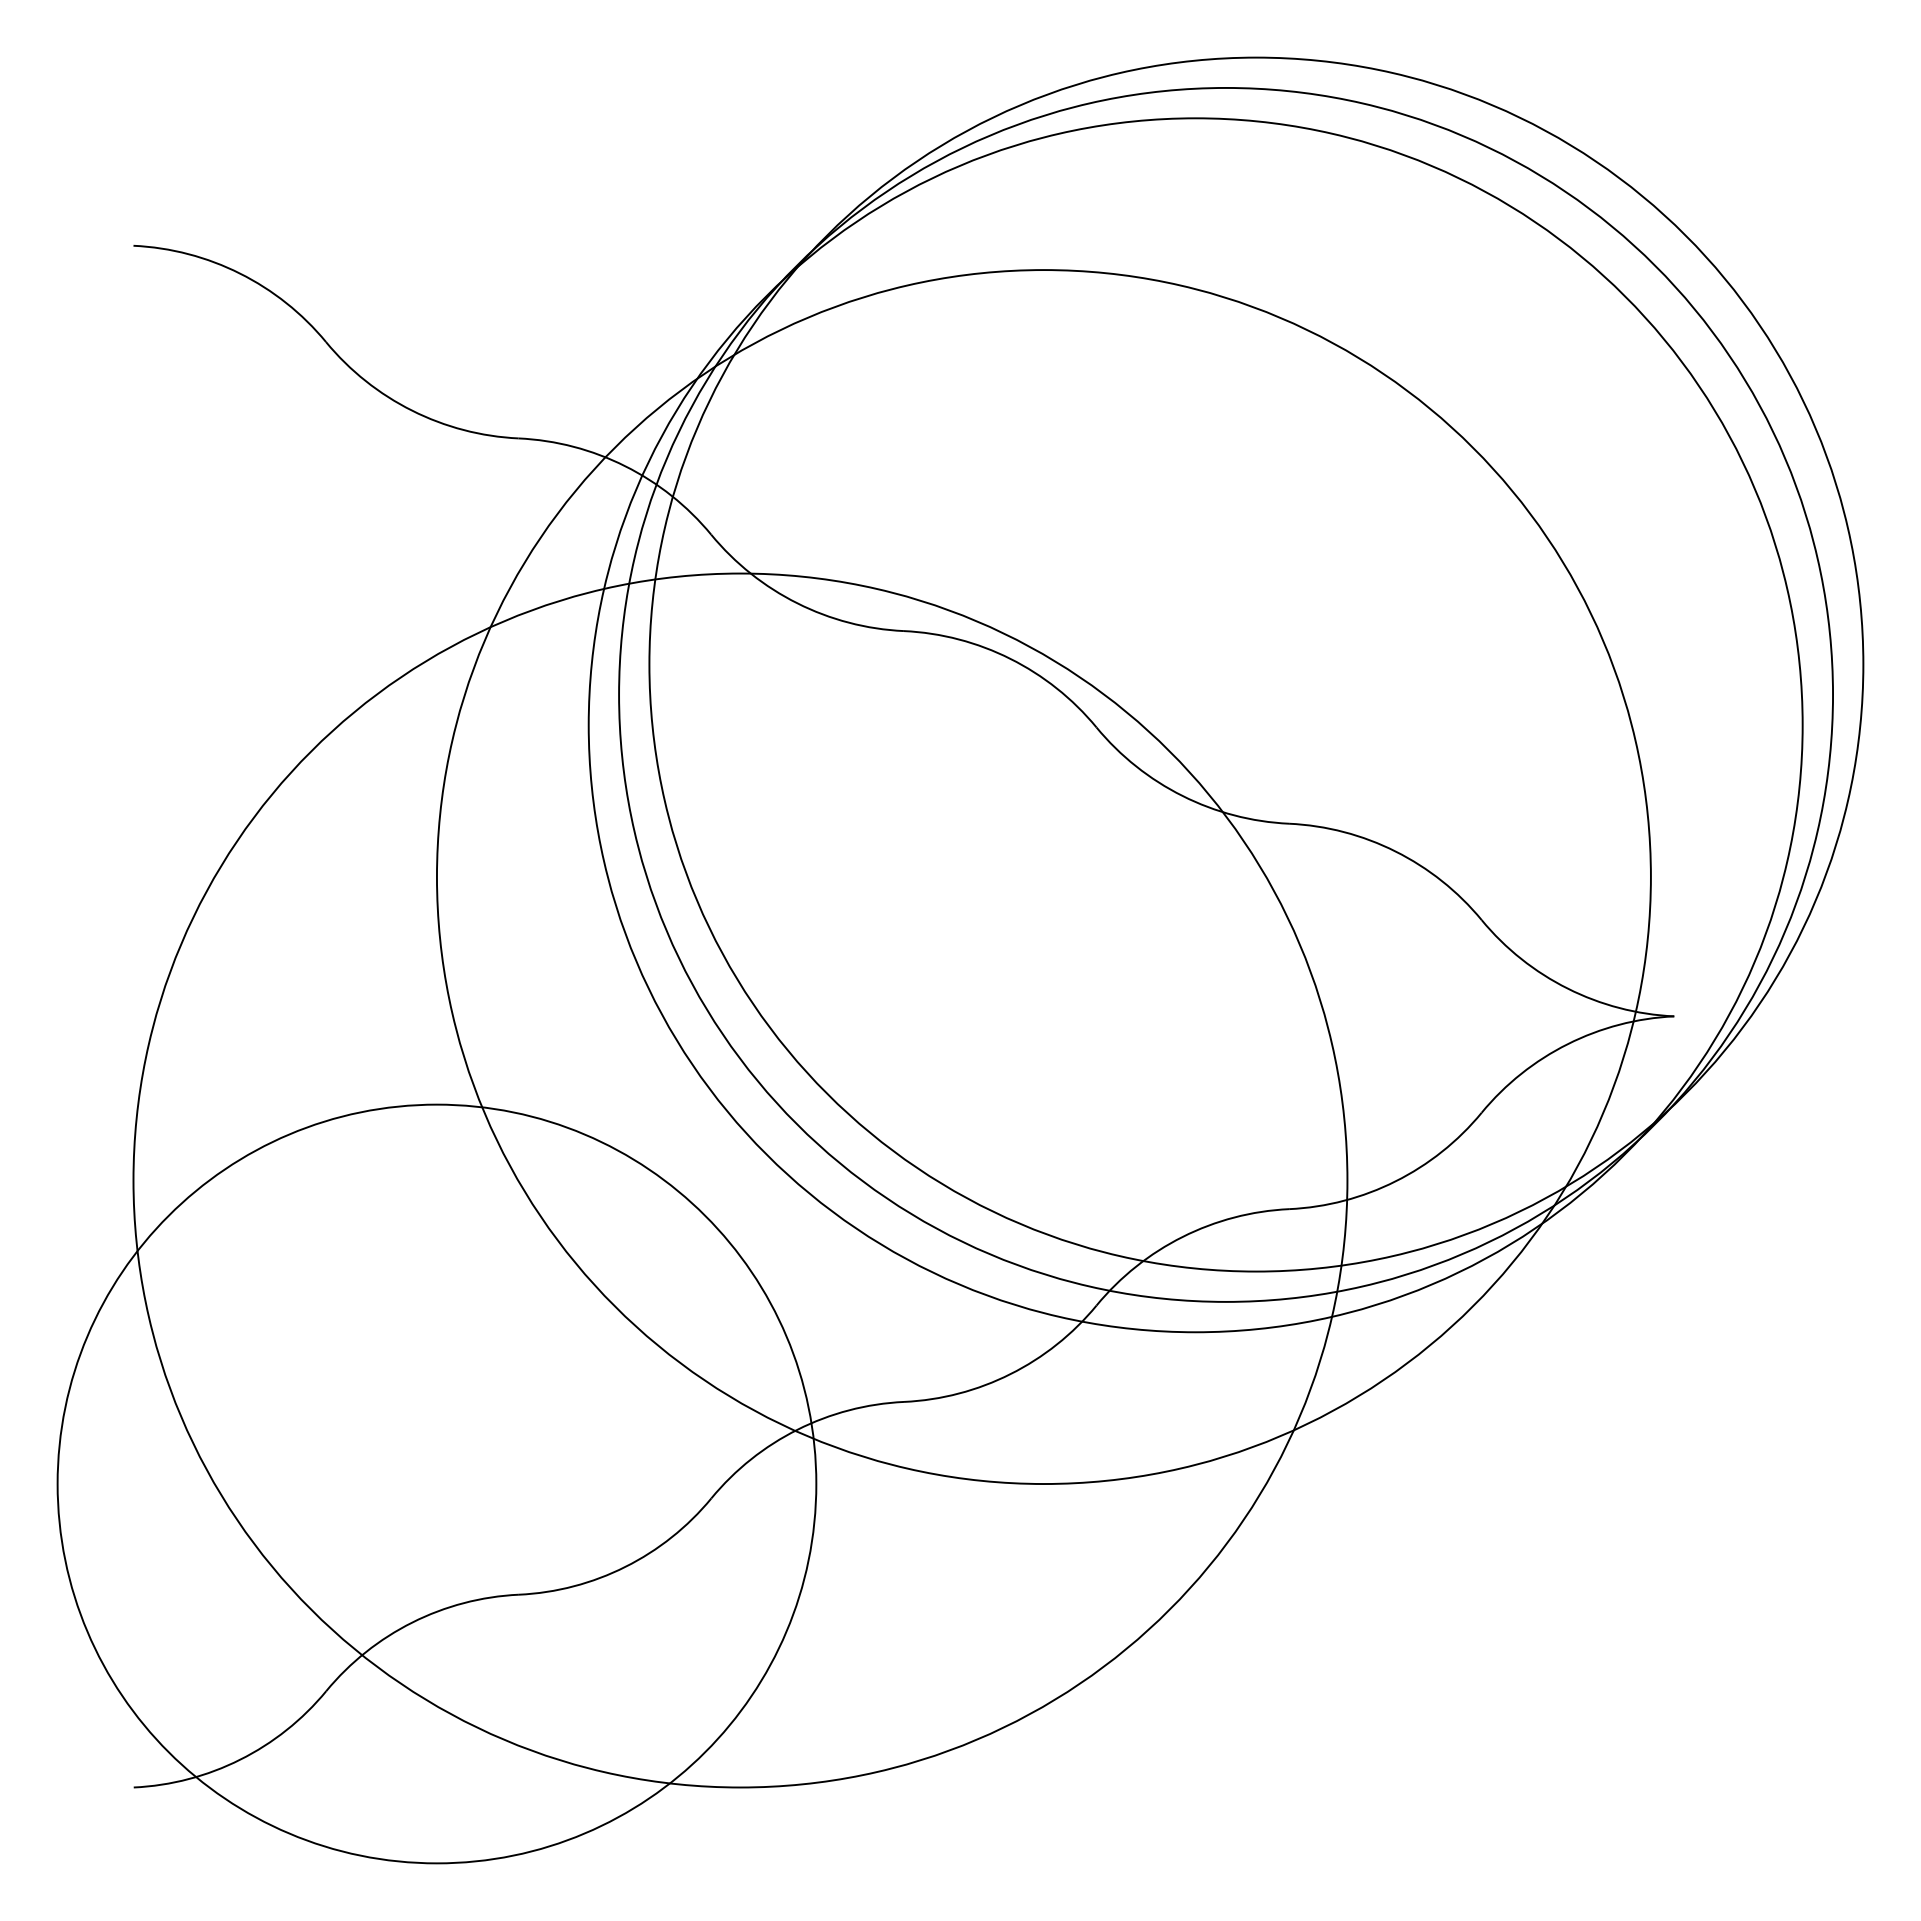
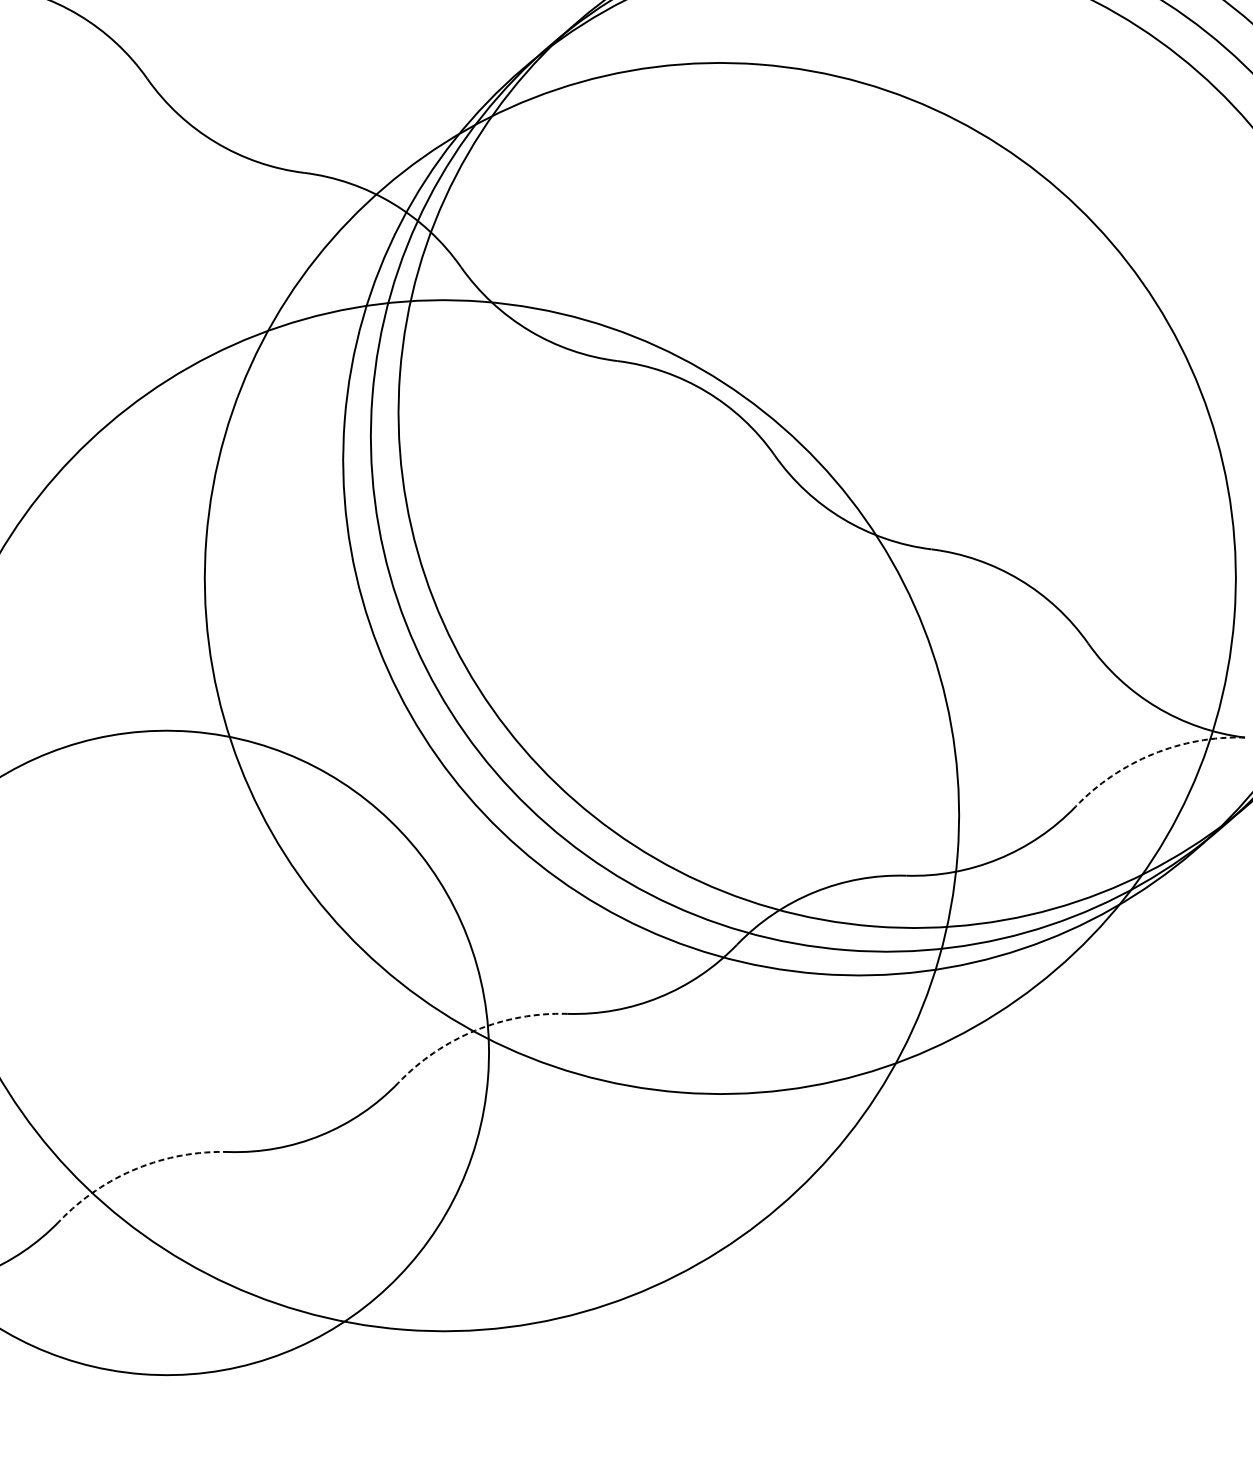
arc: (1567, 1044) -> (1152, 754), solid -> dashed
arc: (797, 1429) -> (475, 1030), solid -> dashed
arc: (412, 1622) -> (137, 1168), solid -> dashed

